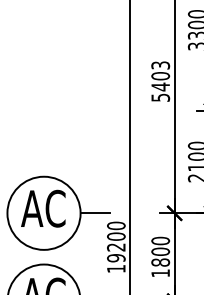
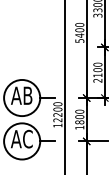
text: (160, 64) -> (79, 24), 5403 -> 5400
text: (42, 208) -> (21, 95), AC -> AB
text: (115, 258) -> (57, 120), 19200 -> 12200

